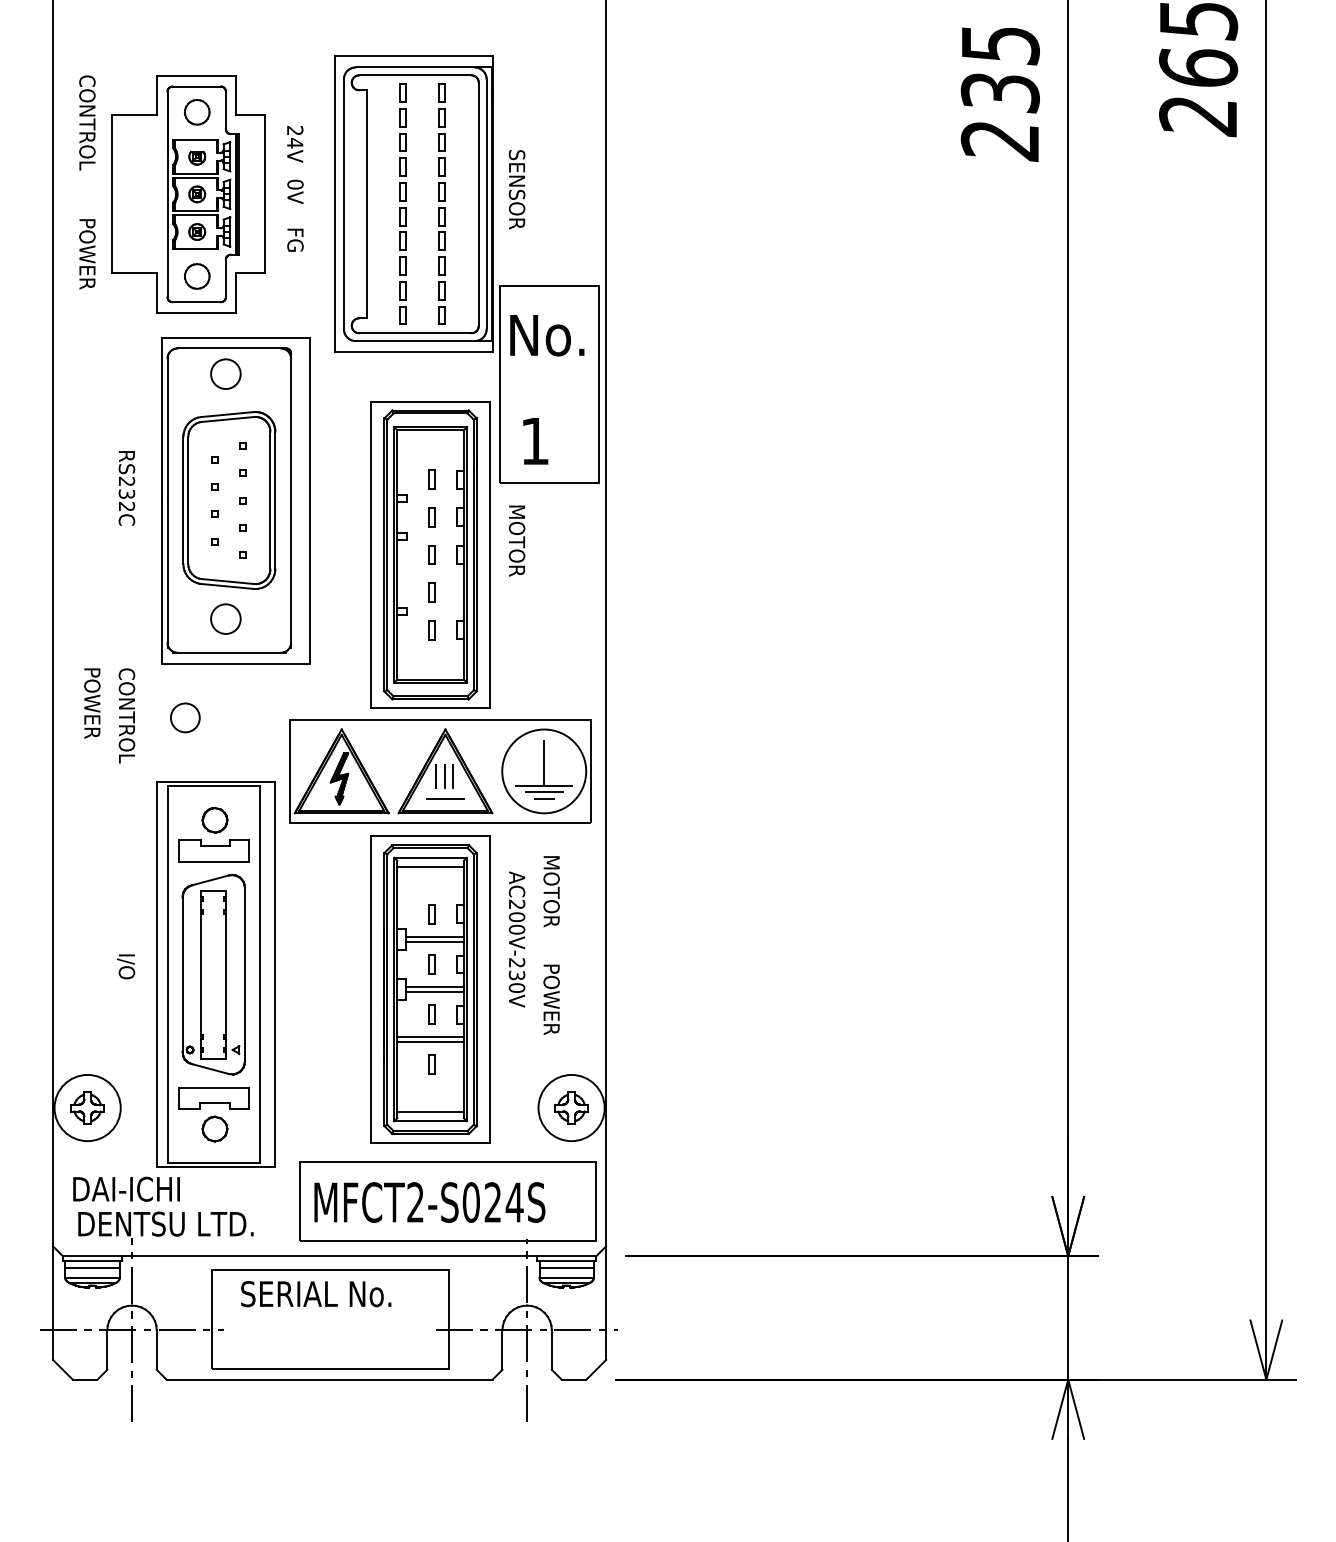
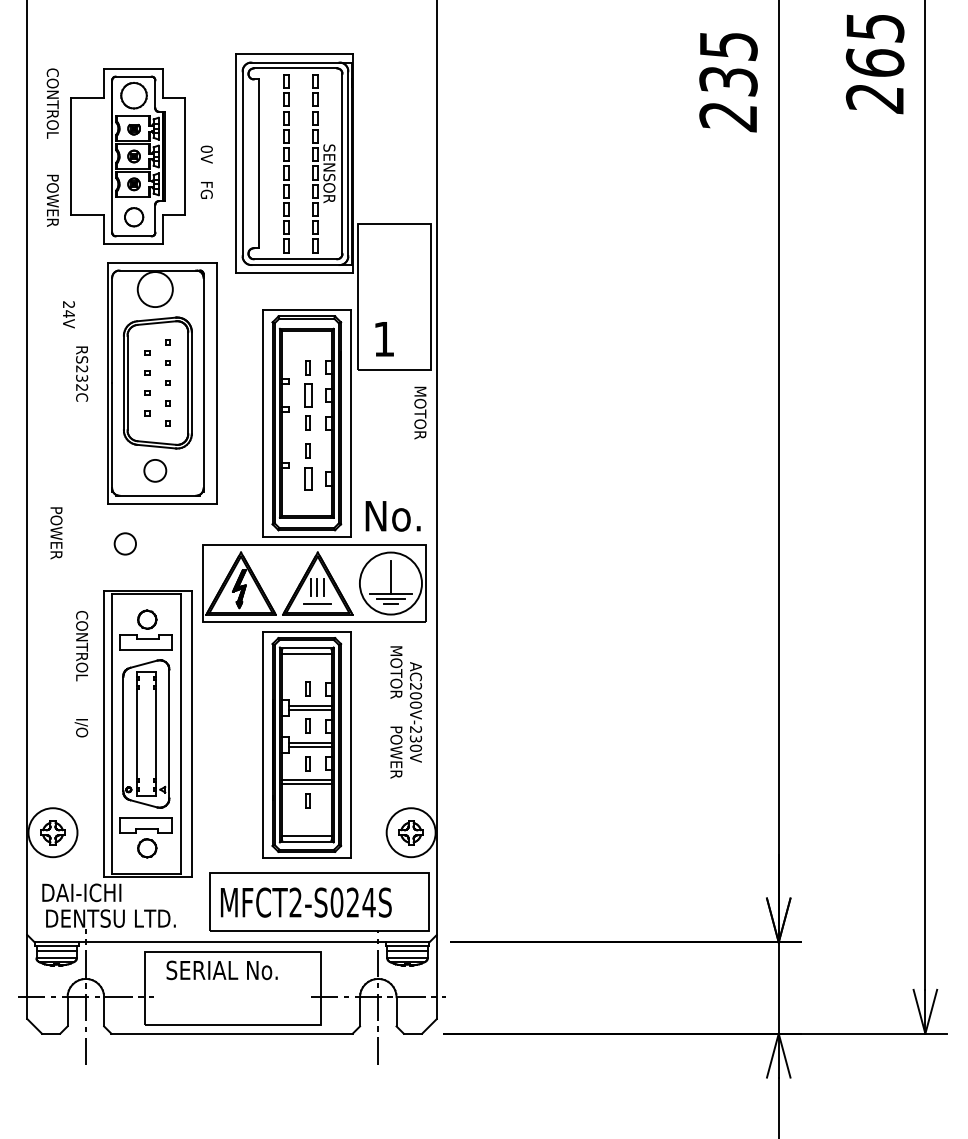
part: (197, 112) -> (134, 95), size x1.4
text: (295, 144) -> (69, 314), moved
text: (516, 189) -> (328, 173), moved
text: (547, 335) -> (393, 516), moved
circle: (225, 374) -> (155, 289), size x1.6
part: (431, 517) -> (307, 395), size x1.6
text: (516, 540) -> (419, 412), moved
part: (431, 630) -> (307, 479), size x1.6
text: (126, 715) -> (81, 645), moved
text: (516, 939) -> (415, 712), moved

